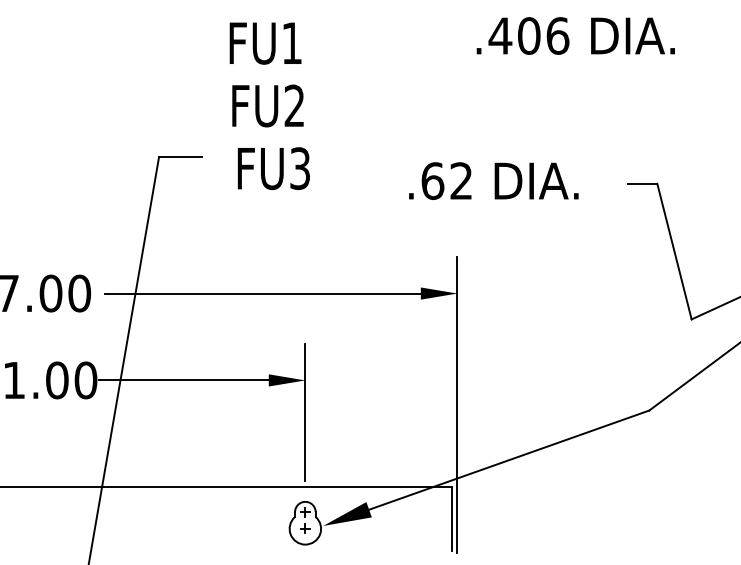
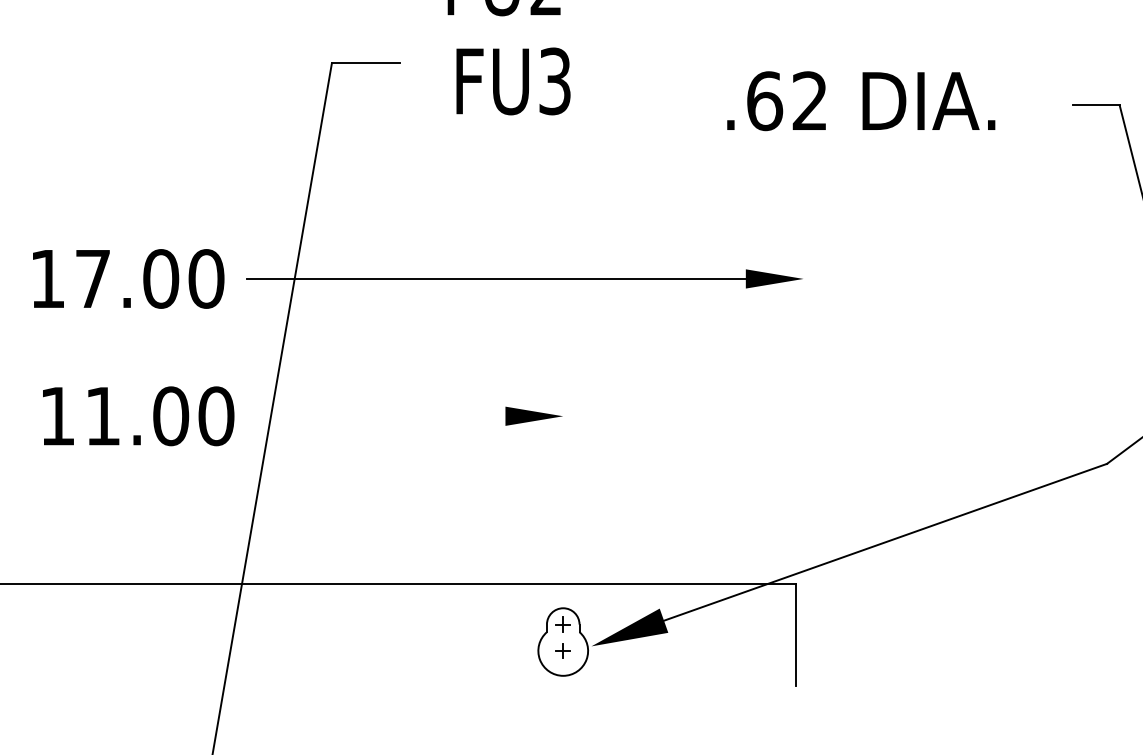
line: (183, 380) -> (370, 416), removed
line: (457, 404) -> (803, 454), removed
line: (305, 412) -> (563, 466), removed

